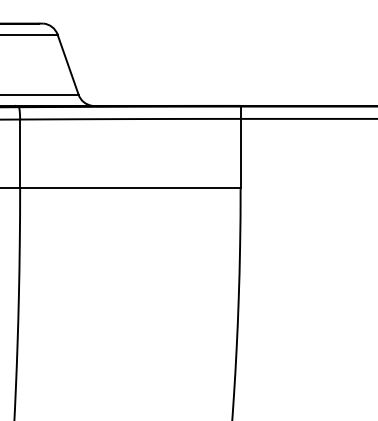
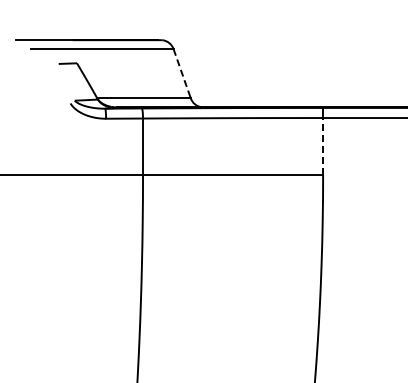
line: (68, 65) -> (182, 74), solid -> dashed
line: (241, 152) -> (323, 145), solid -> dashed

